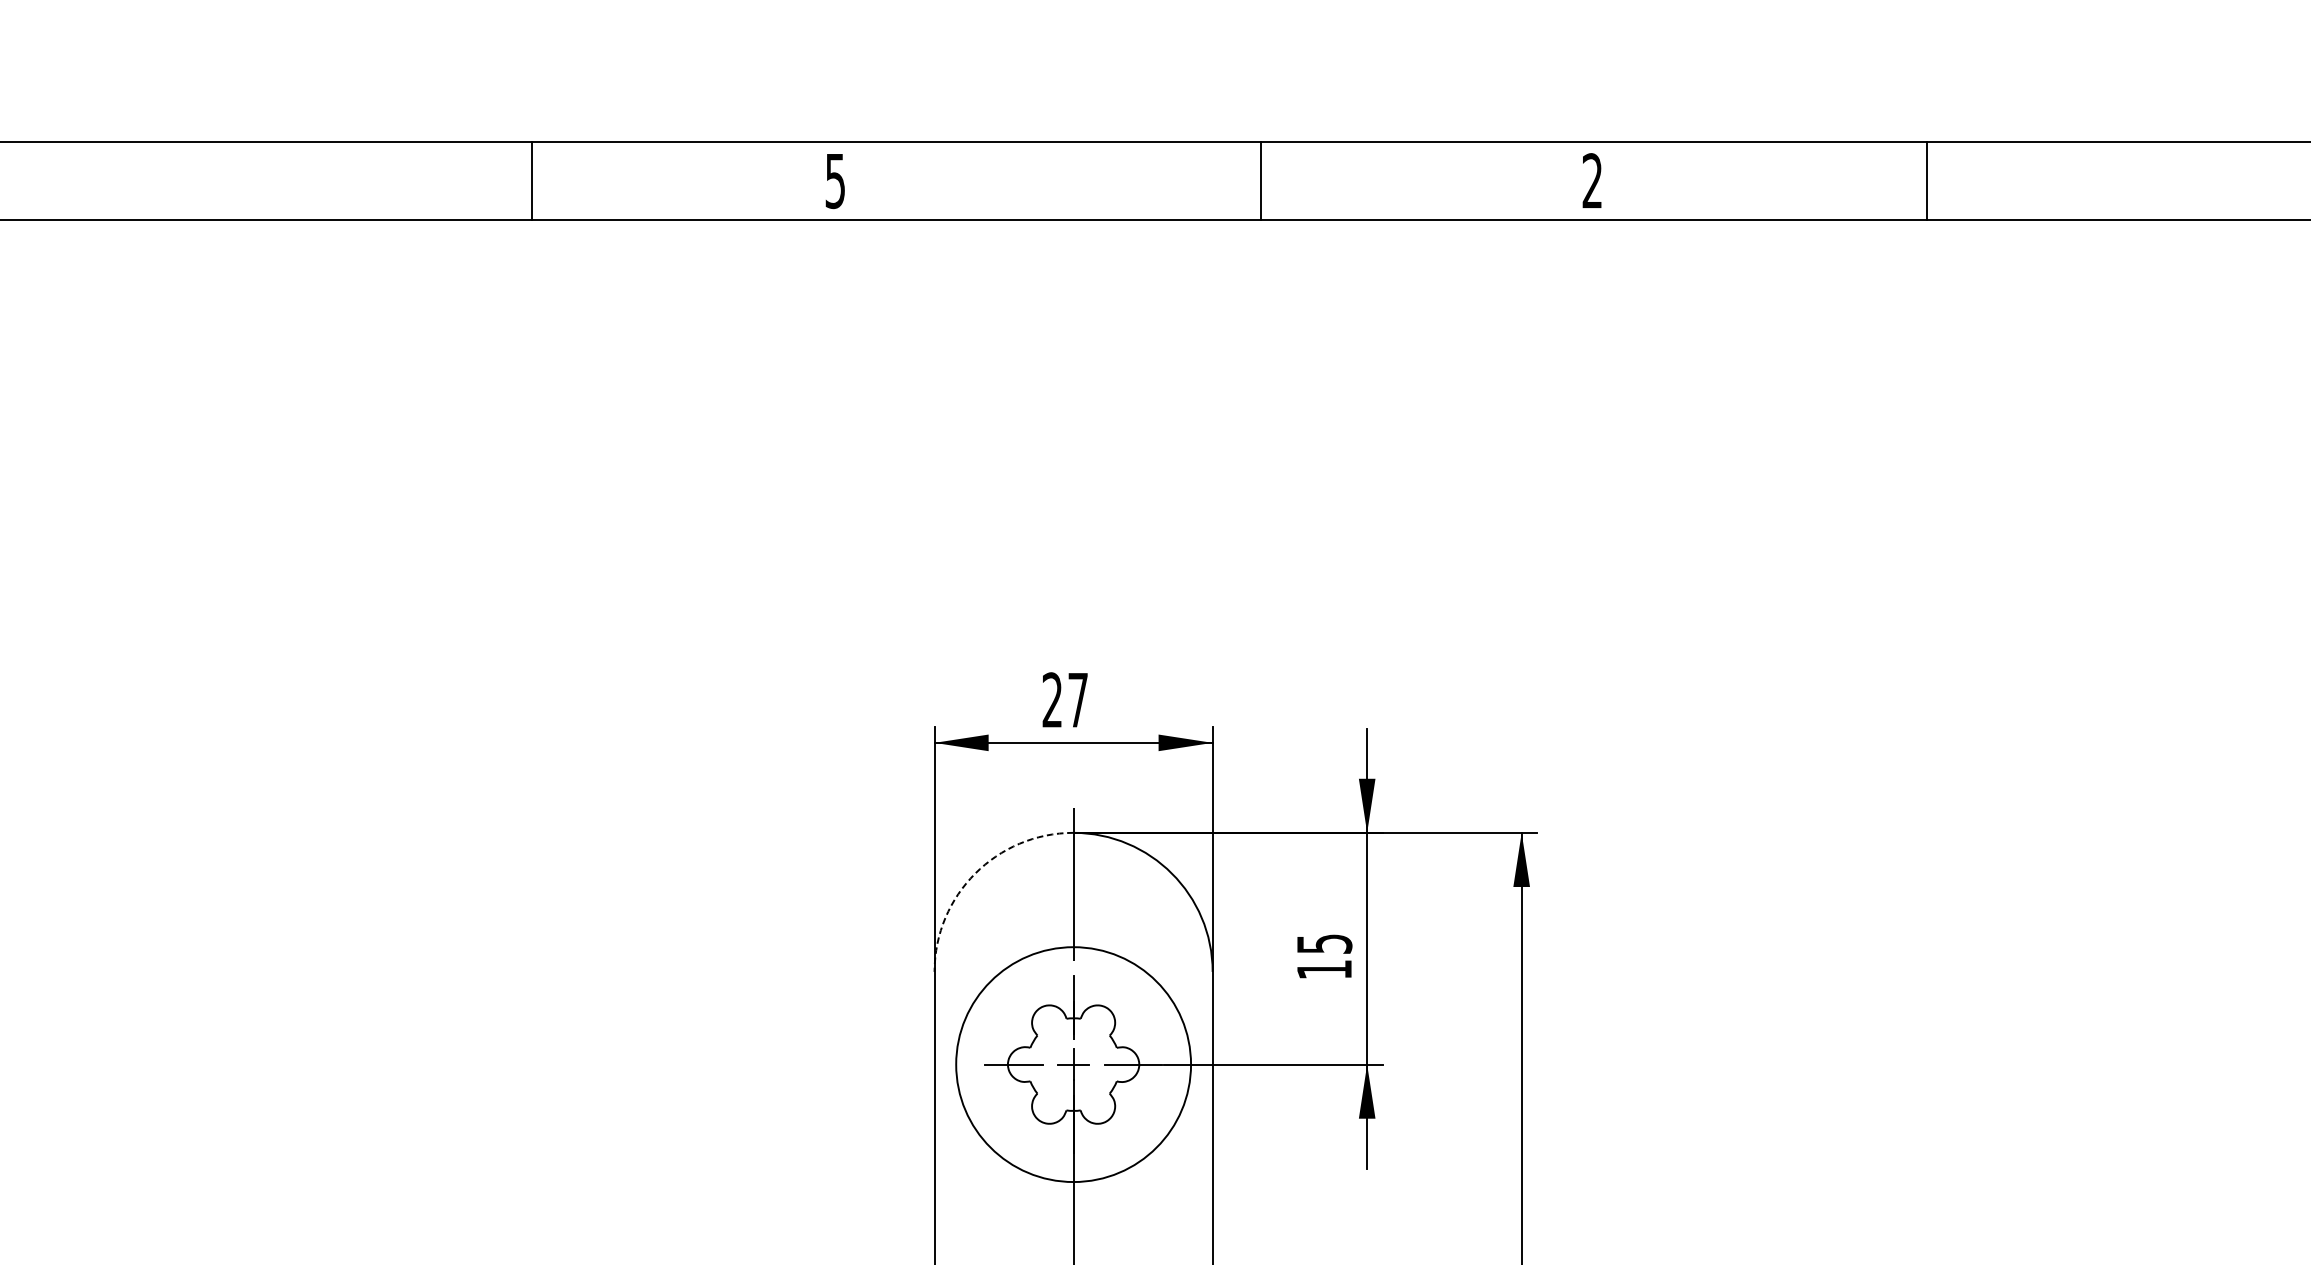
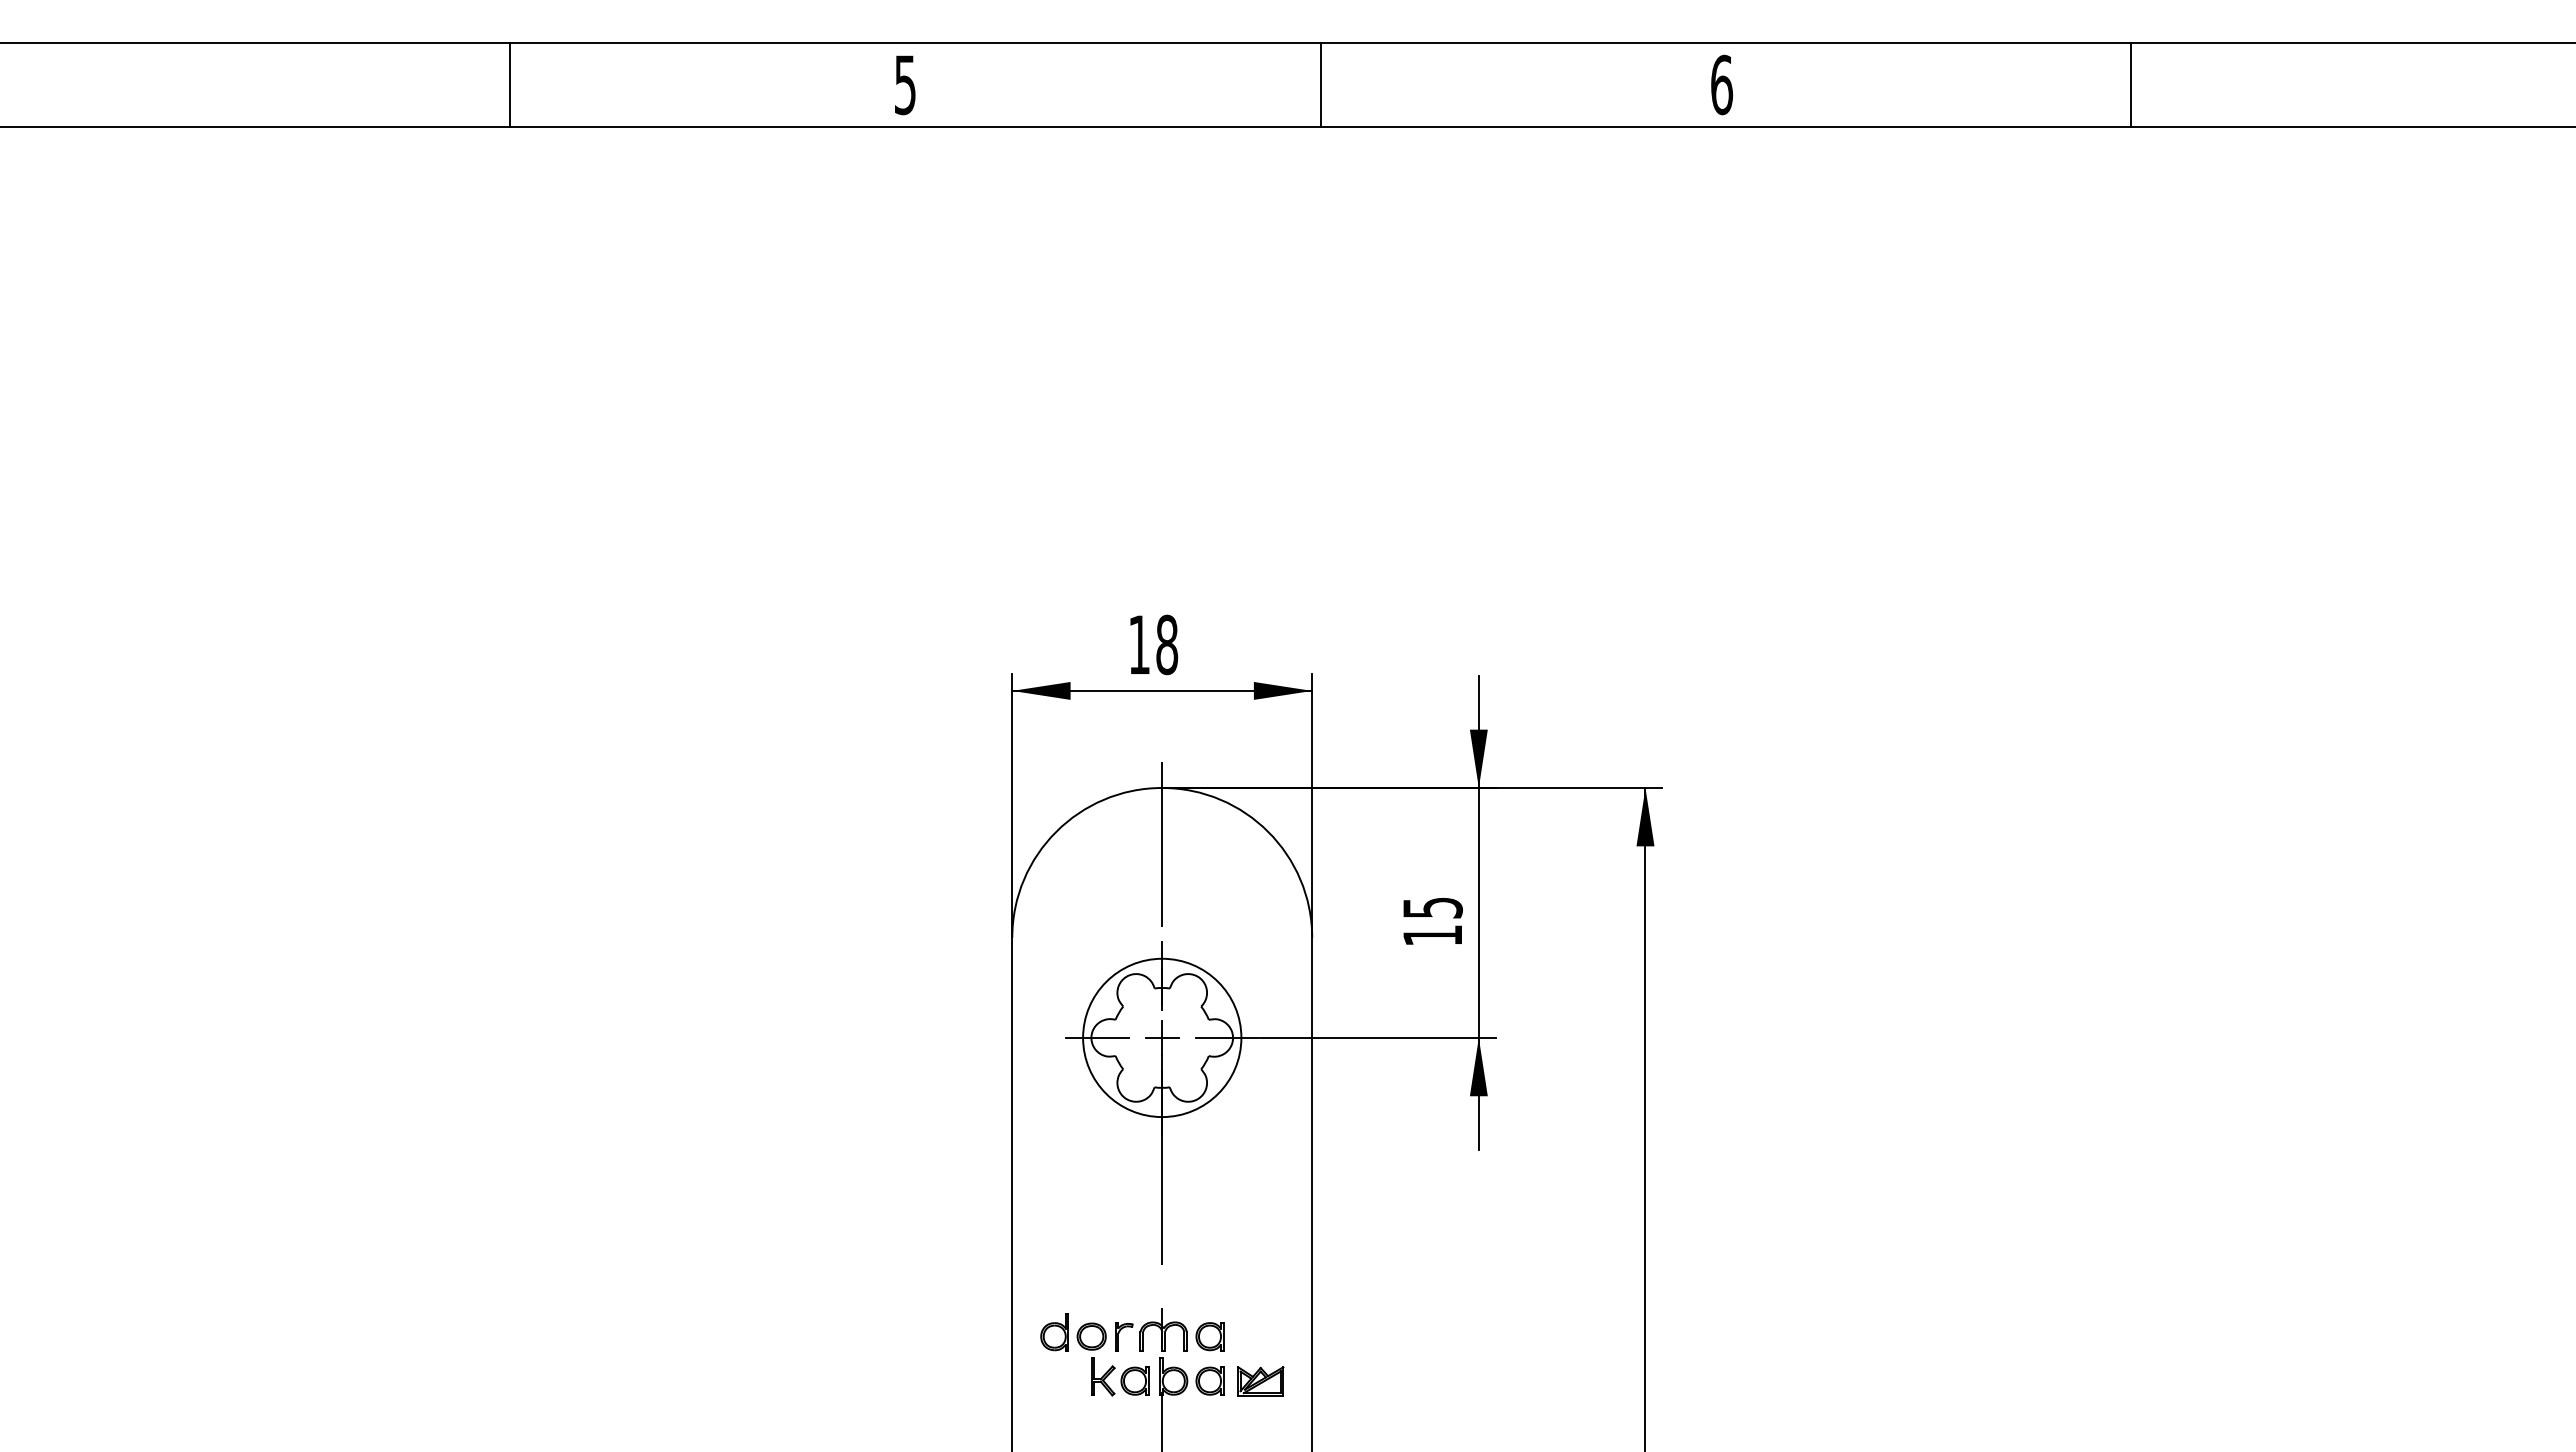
line: (532, 180) -> (510, 84), moved
line: (1261, 180) -> (1320, 84), moved
text: (1593, 180) -> (1722, 84), 2 -> 6
line: (1926, 180) -> (2131, 84), moved
text: (1065, 699) -> (1153, 644), 27 -> 18
arc: (975, 873) -> (1056, 831), dashed -> solid
circle: (1073, 1064) -> (1162, 1037), size x0.62

